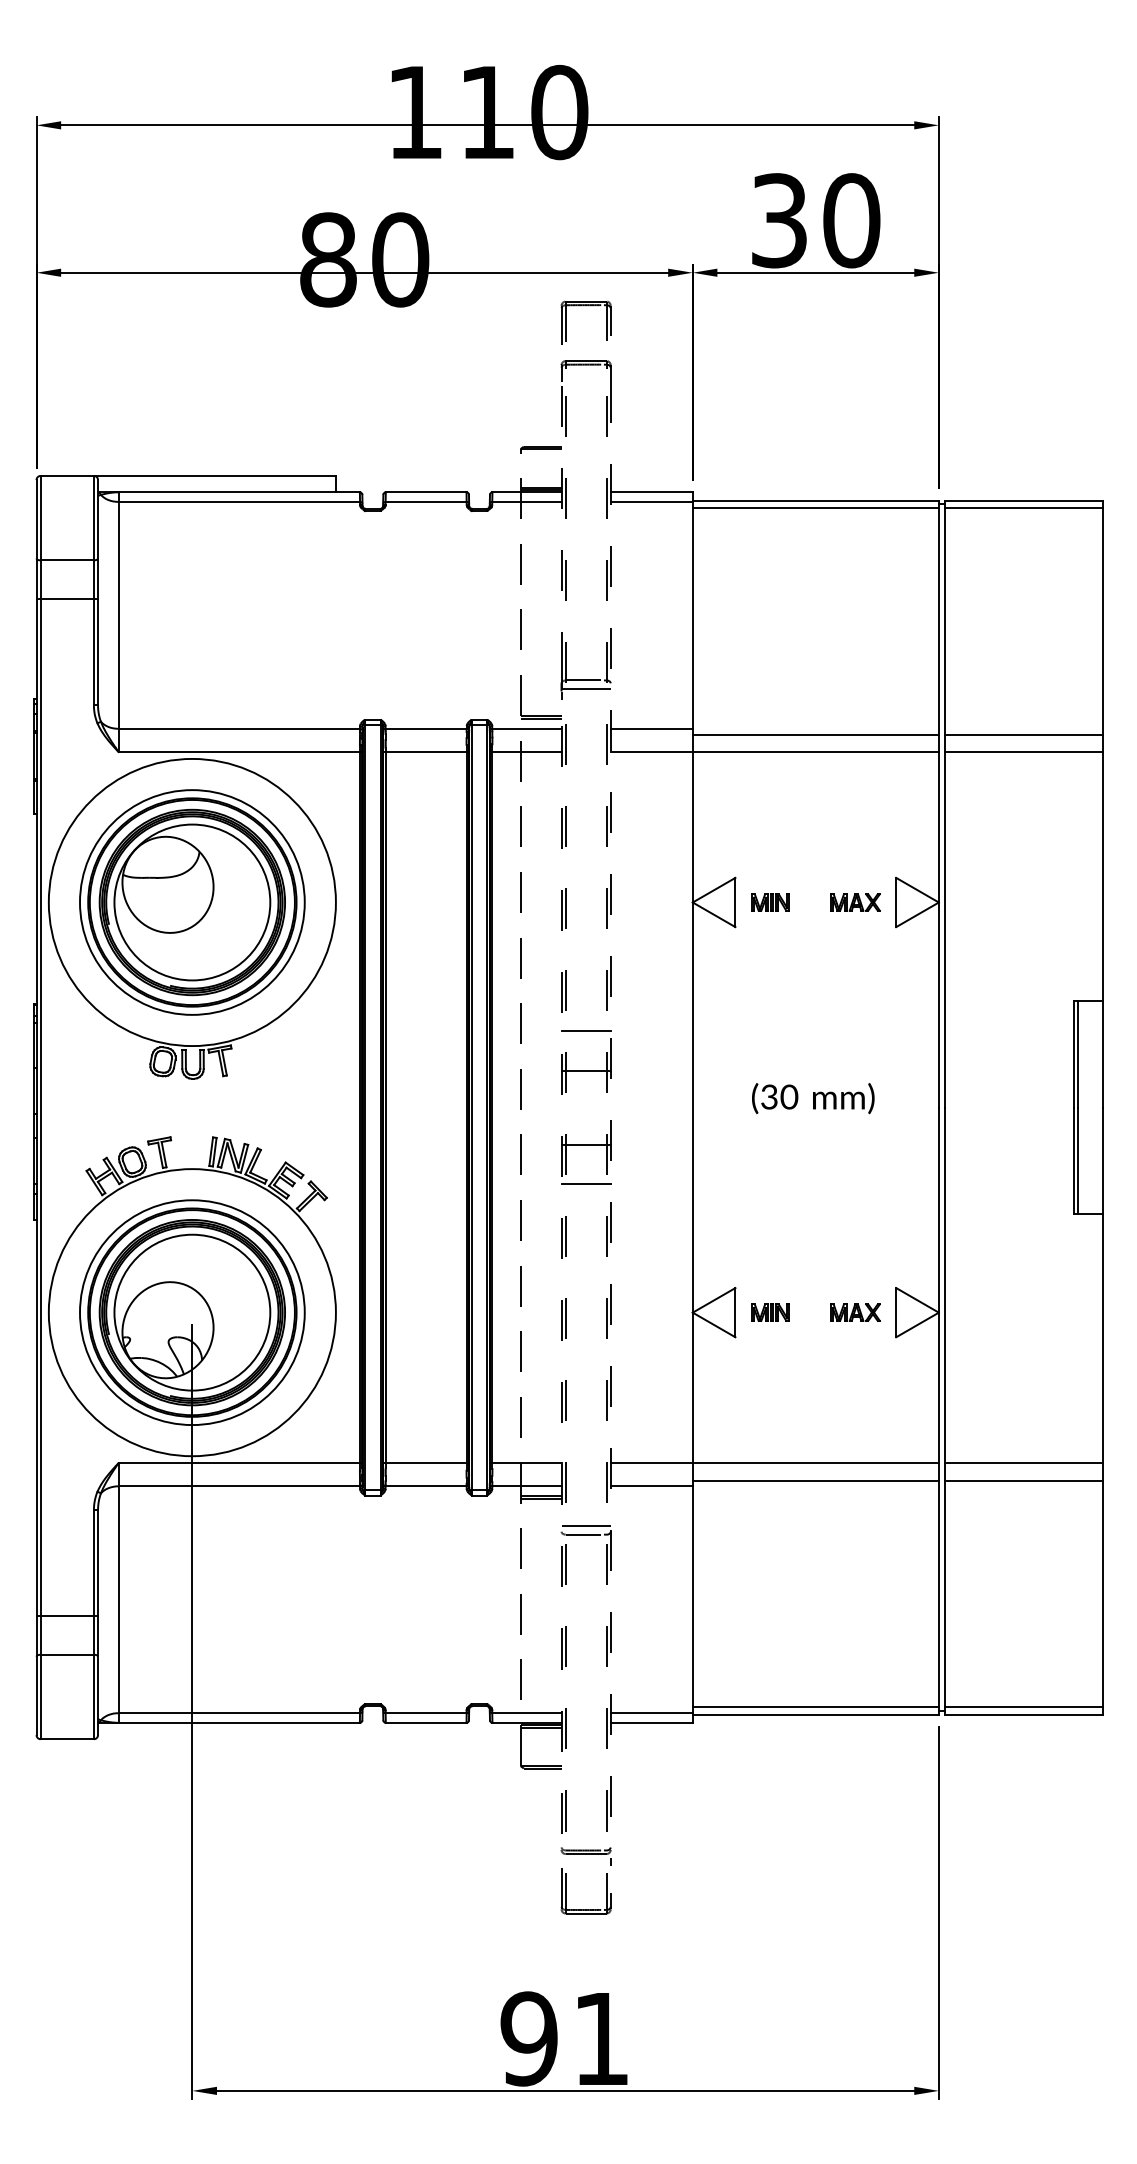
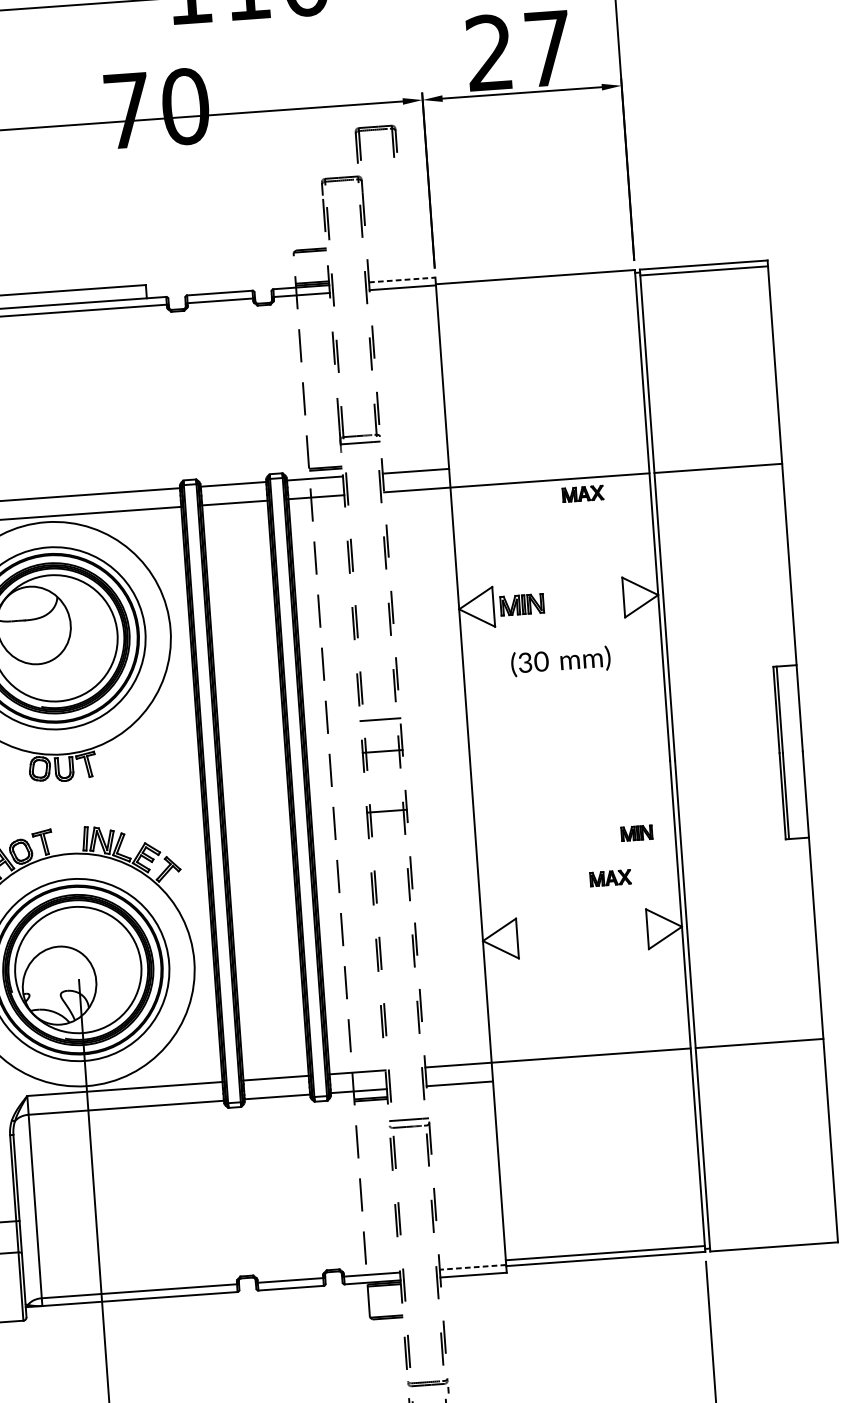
text: (816, 220) -> (519, 50), 30 -> 27
text: (328, 259) -> (127, 110), 80 -> 70
part: (585, 306) -> (375, 130), moved
line: (652, 492) -> (402, 280), solid -> dashed
line: (815, 507) -> (535, 282), removed
line: (815, 734) -> (548, 466), removed
line: (1023, 734) -> (716, 454), removed
part: (770, 902) -> (522, 604), size x1.4
part: (855, 902) -> (583, 493), moved
text: (813, 1098) -> (561, 661), moved
line: (585, 1183) -> (388, 842), removed
part: (770, 1312) -> (636, 833), moved
part: (855, 1312) -> (610, 878), moved
line: (815, 1480) -> (591, 1069), removed
line: (1023, 1480) -> (760, 1057), removed
line: (1023, 1707) -> (773, 1241), removed
line: (651, 1713) -> (472, 1267), solid -> dashed

